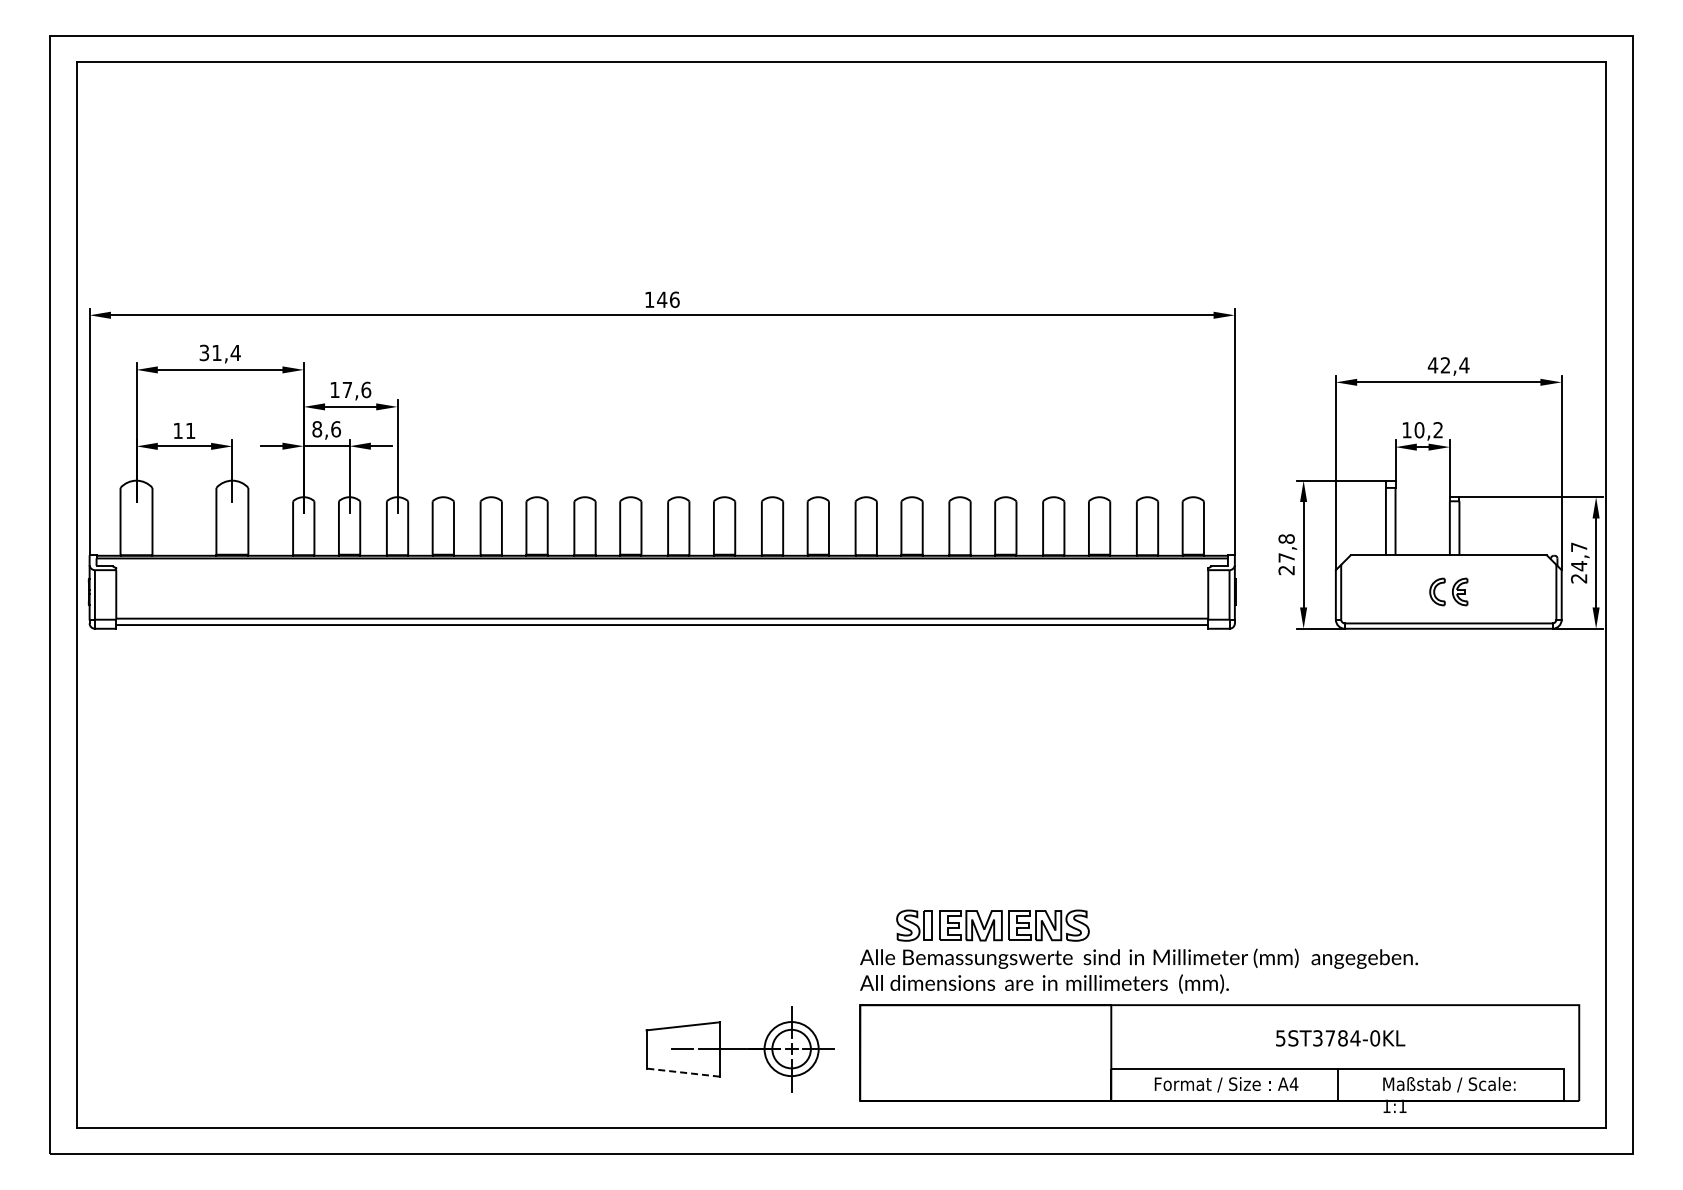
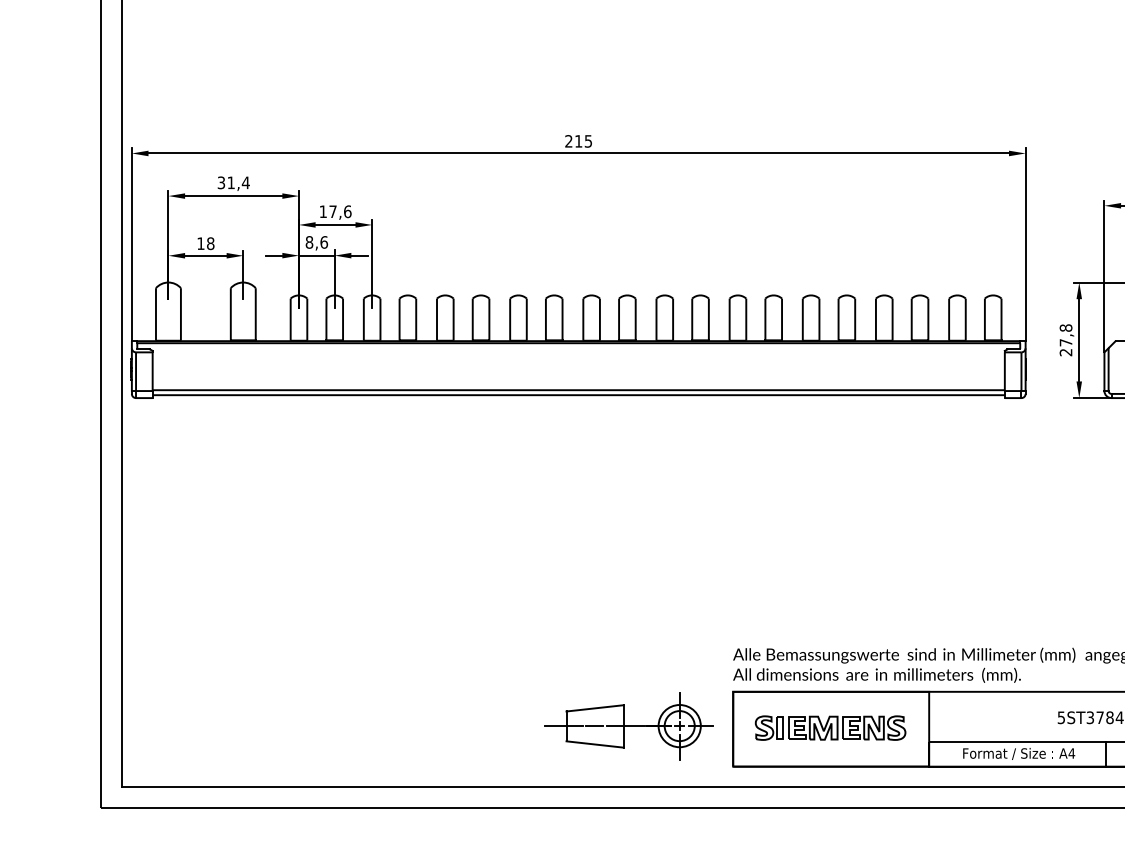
text: (661, 299) -> (578, 141), 146 -> 215
text: (190, 430) -> (210, 243), 11 -> 18
part: (992, 925) -> (830, 728), moved
line: (643, 1049) -> (564, 726), added
line: (683, 1072) -> (595, 744), dashed -> solid

